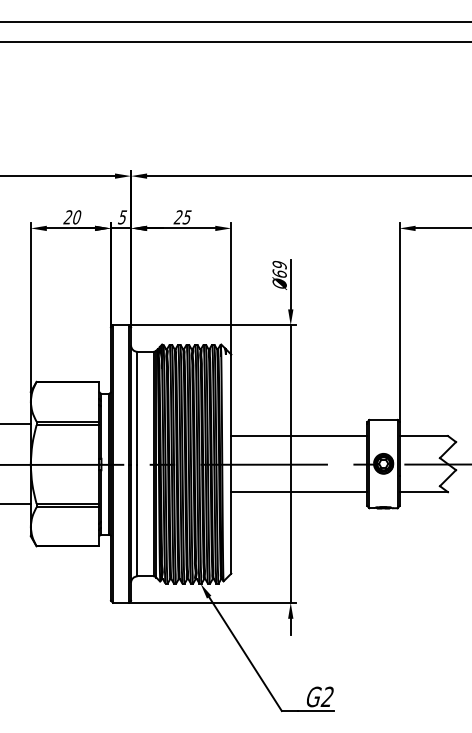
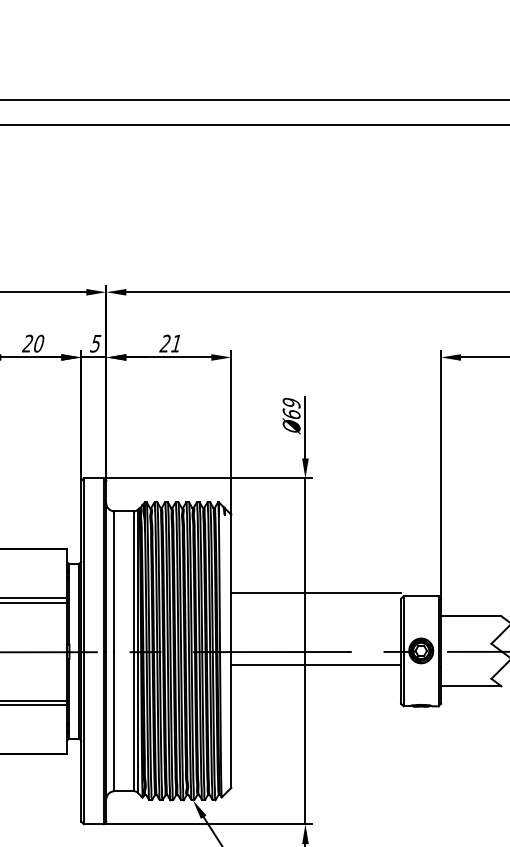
text: (186, 217) -> (175, 343), 25 -> 21
line: (299, 436) -> (316, 593), moved
line: (299, 492) -> (316, 665), moved

